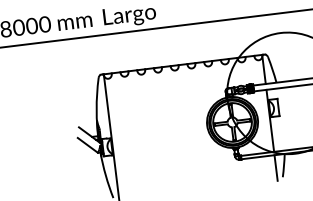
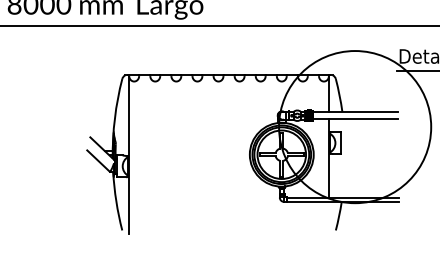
line: (275, 167) -> (328, 217), removed

